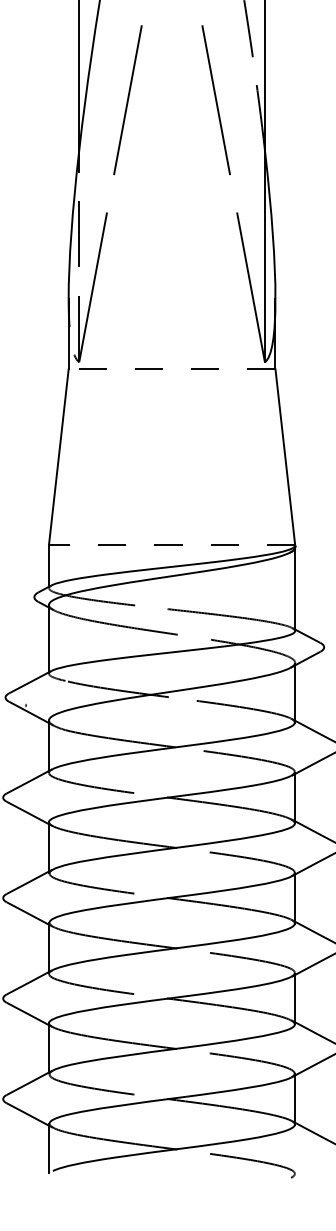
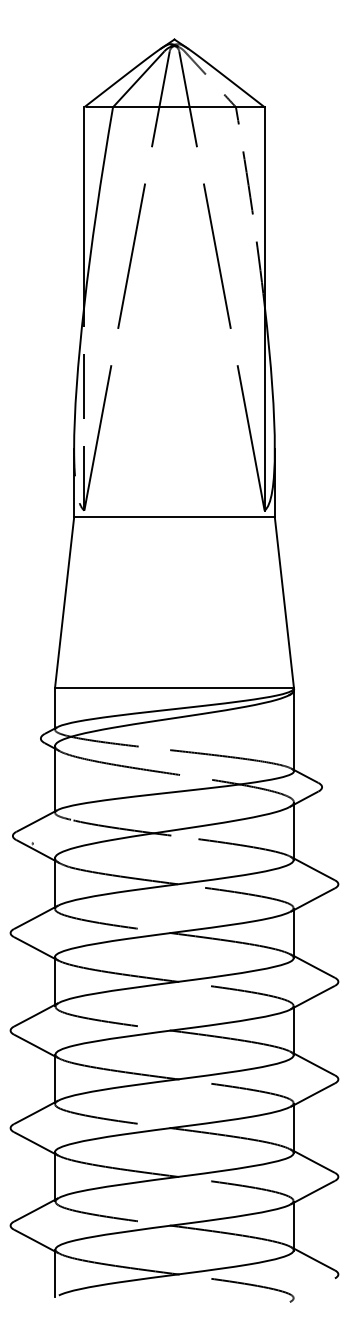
line: (172, 369) -> (174, 517), dashed -> solid
line: (172, 545) -> (174, 688), dashed -> solid

